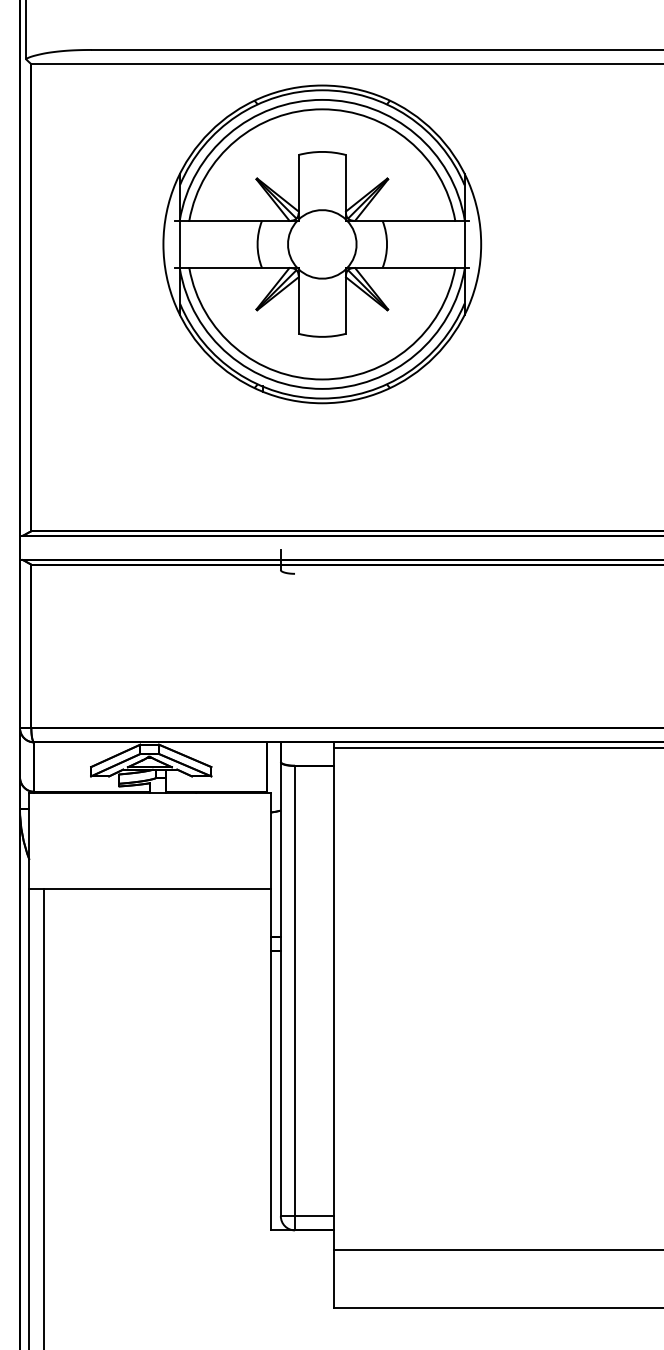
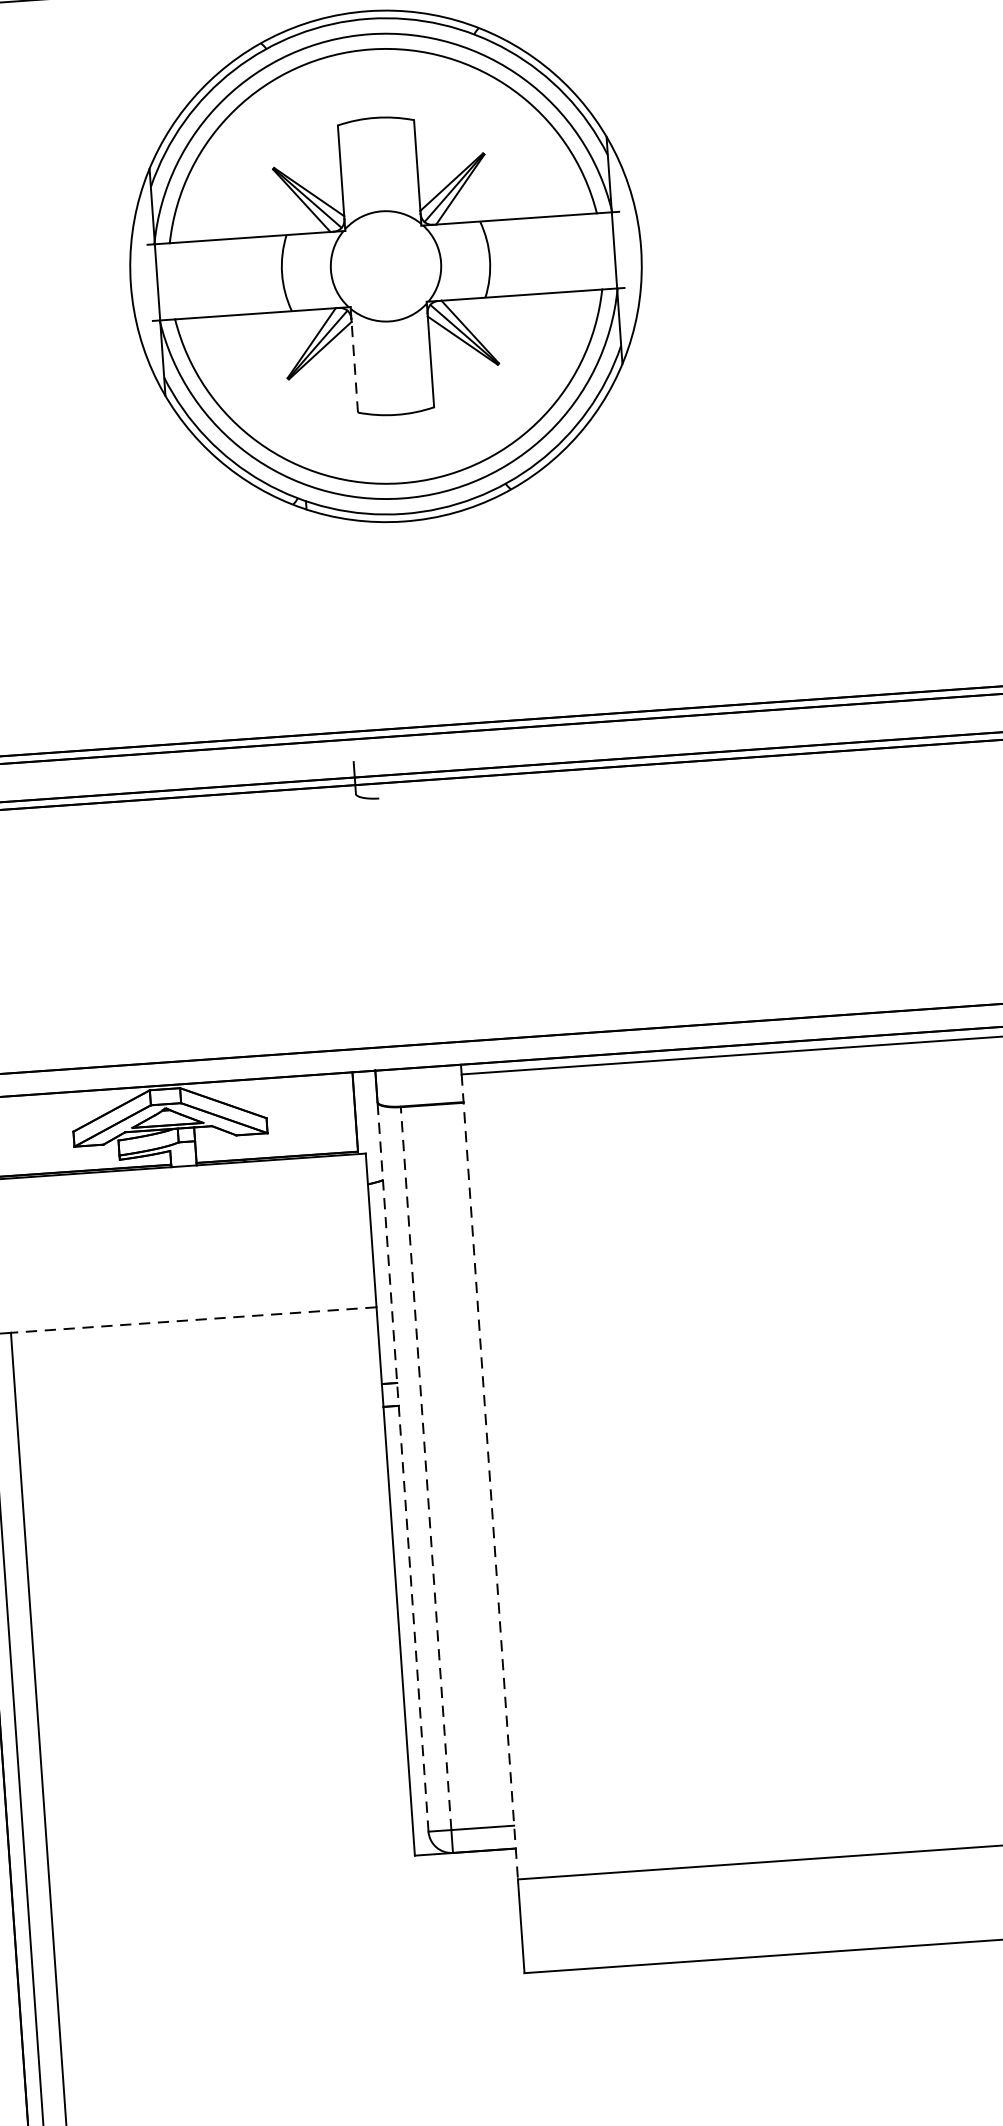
line: (298, 305) -> (354, 367), solid -> dashed
line: (157, 888) -> (193, 1319), solid -> dashed
line: (280, 988) -> (402, 1466), solid -> dashed
line: (295, 990) -> (426, 1467), solid -> dashed
line: (334, 999) -> (490, 1477), solid -> dashed

